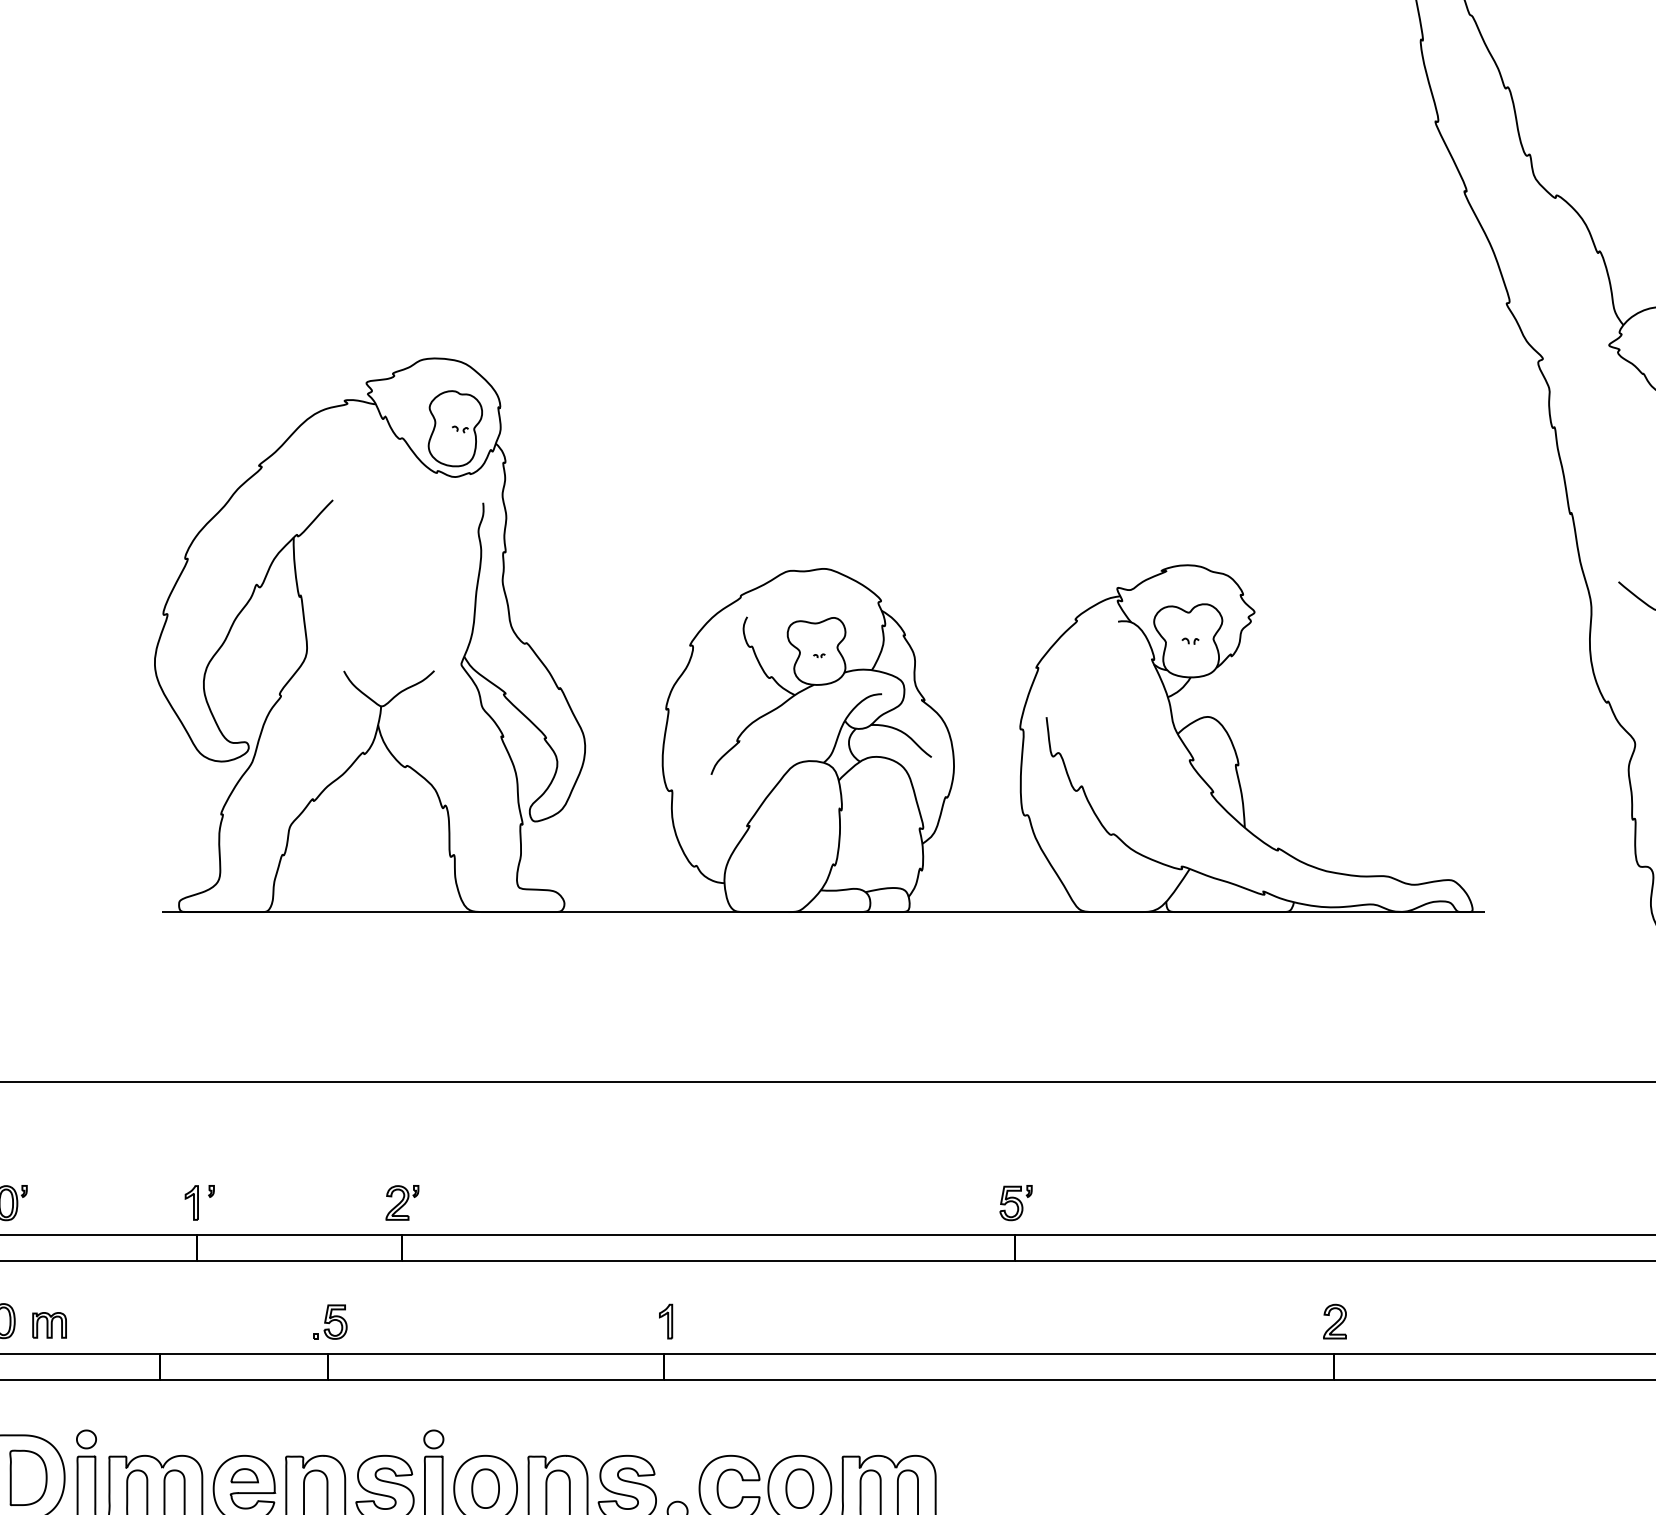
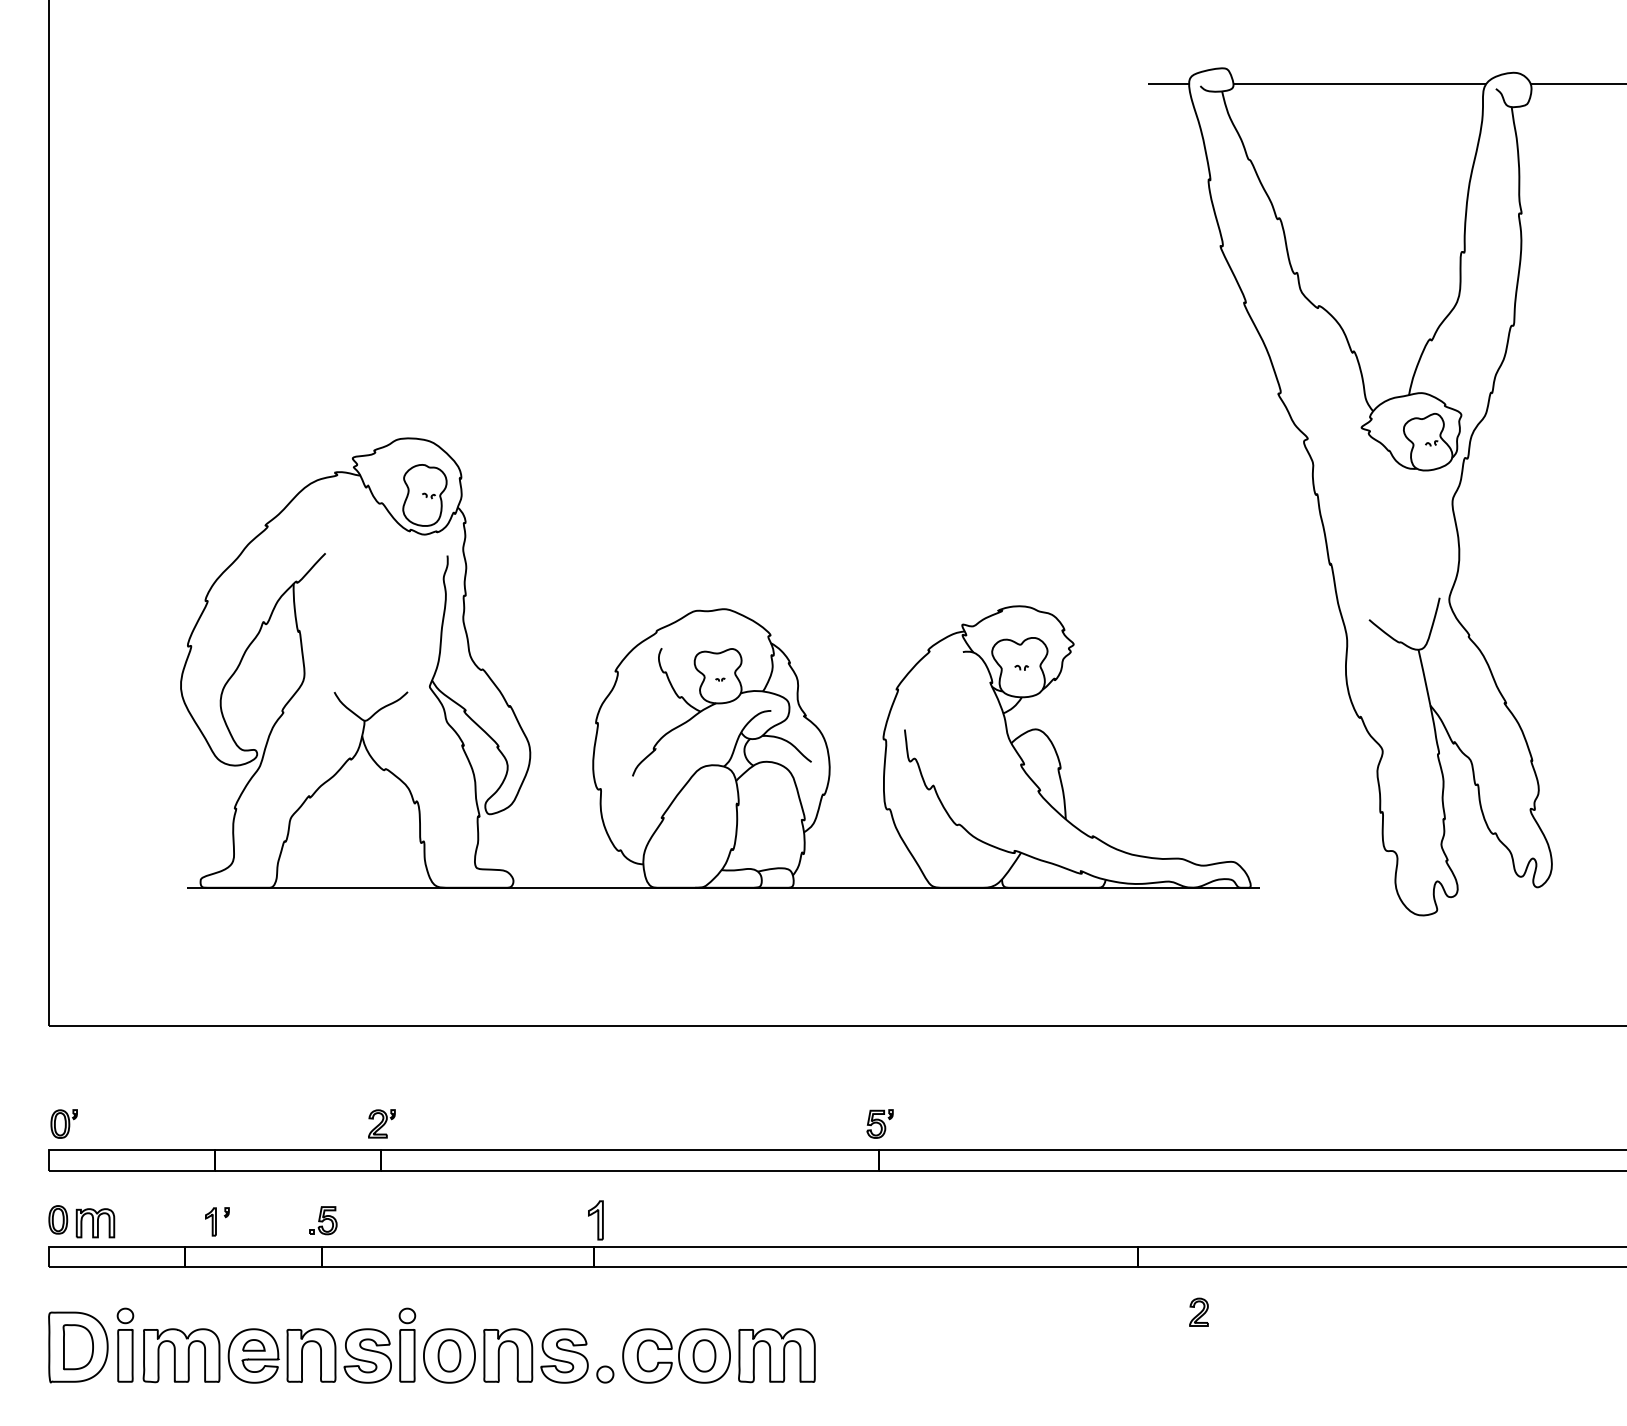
part: (199, 1202) -> (217, 1221), moved
part: (665, 1320) -> (595, 1219), size x1.4
part: (1334, 1320) -> (1198, 1311), moved
part: (49, 1325) -> (95, 1223), size x1.4

